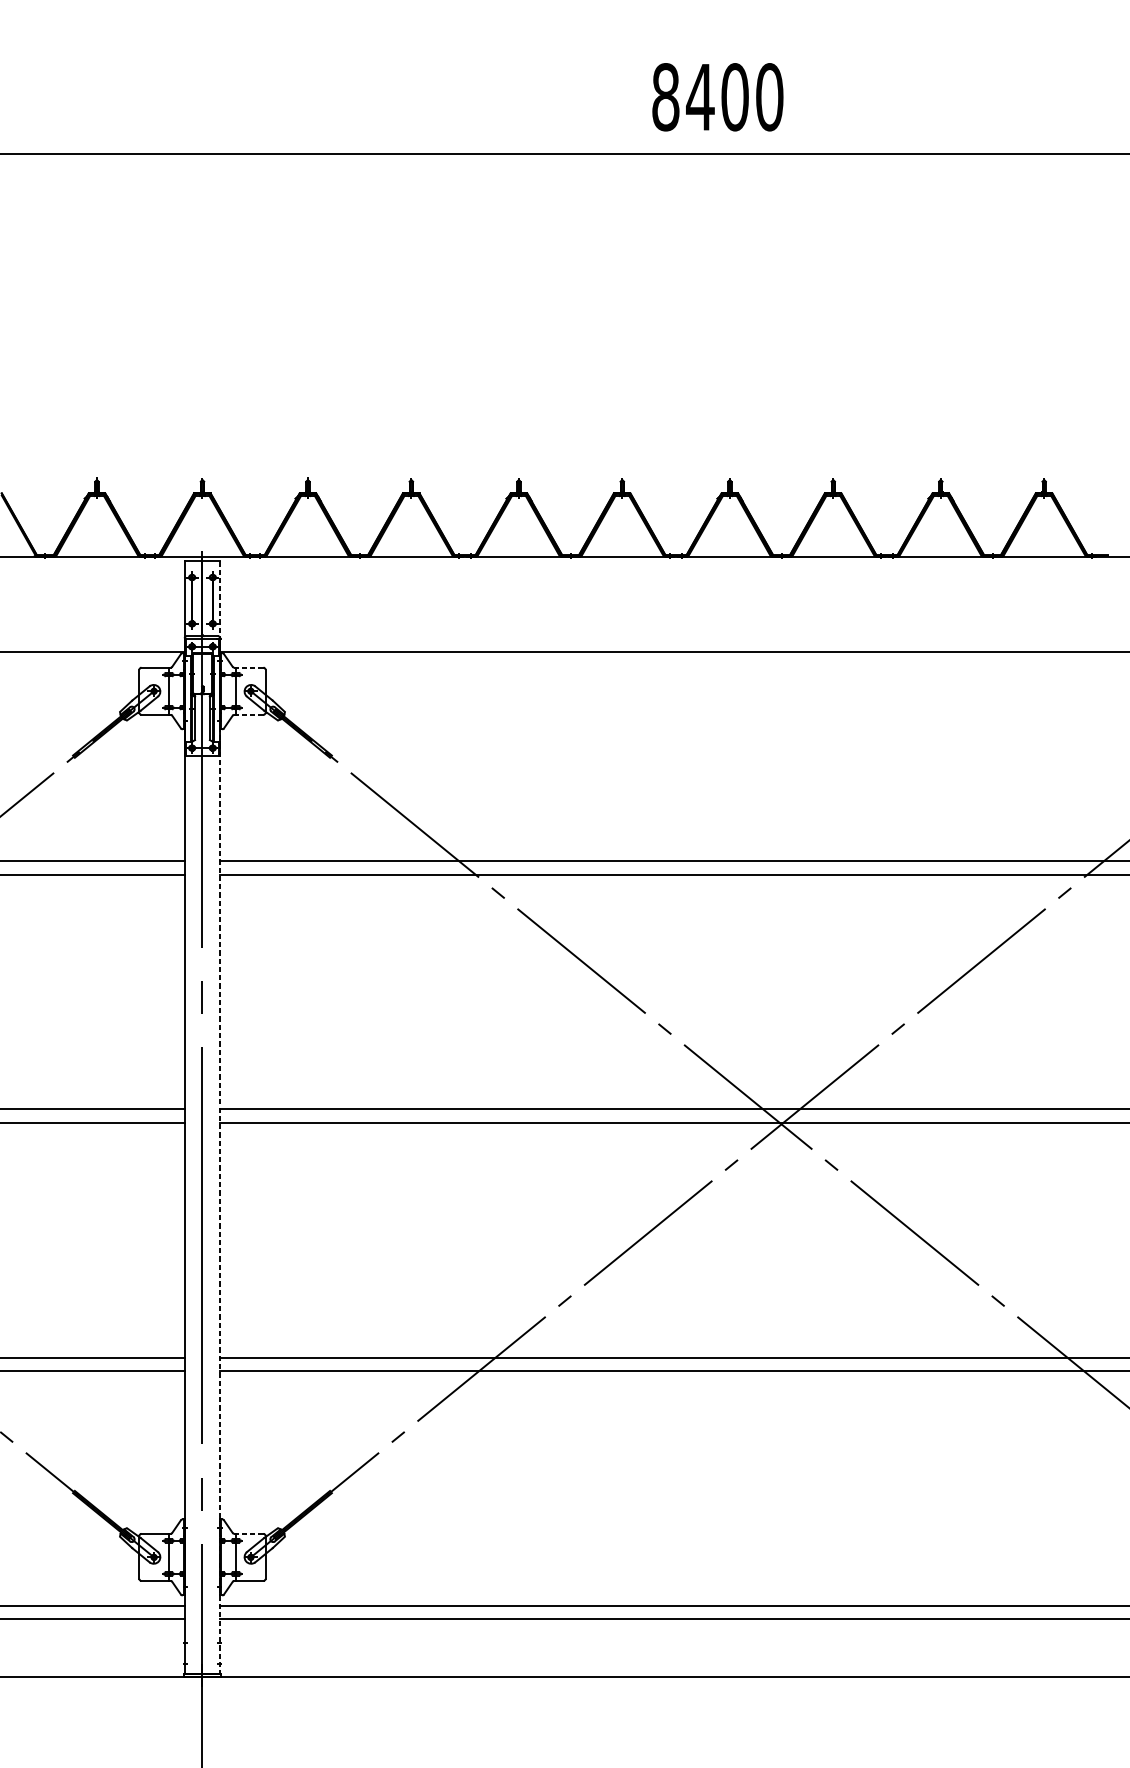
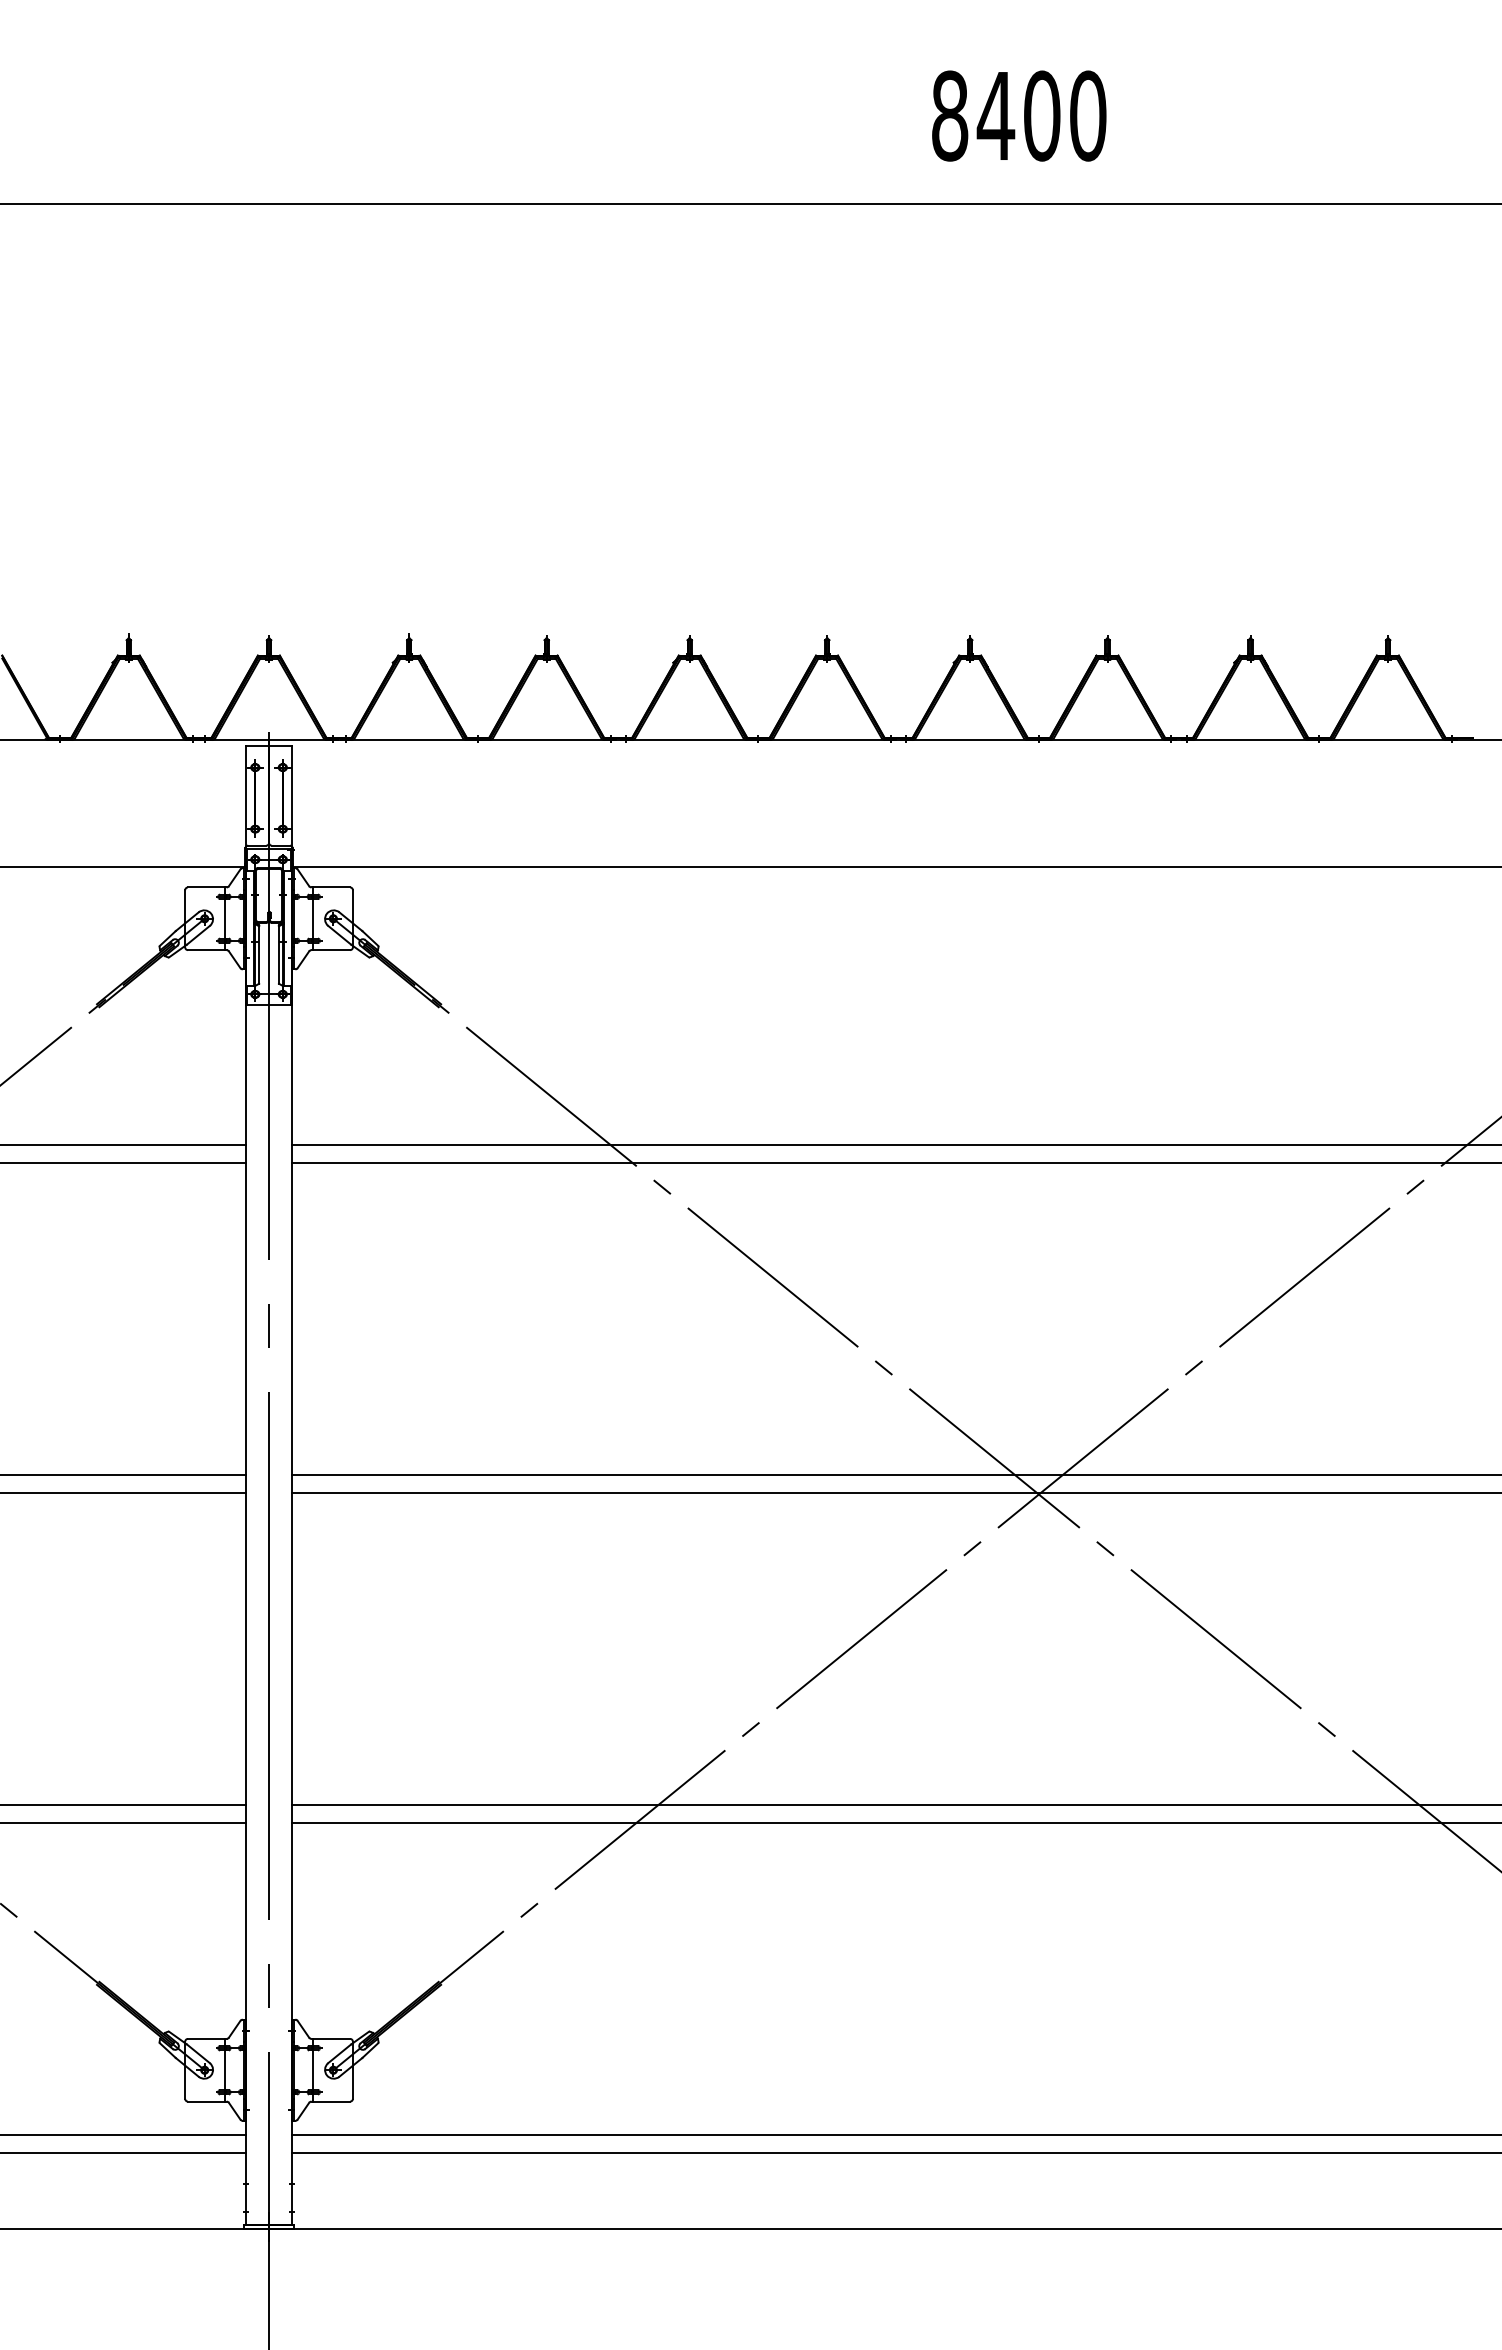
text: (718, 96) -> (1019, 115), moved
line: (248, 667) -> (330, 887), dashed -> solid
line: (248, 715) -> (330, 950), dashed -> solid
line: (220, 1117) -> (292, 1485), dashed -> solid
line: (248, 1533) -> (330, 2038), dashed -> solid

